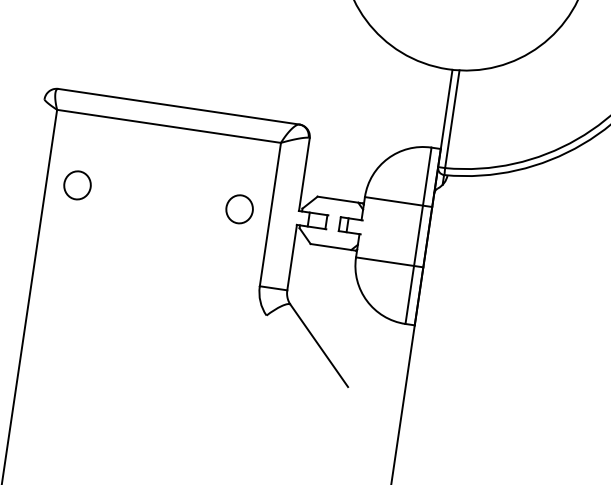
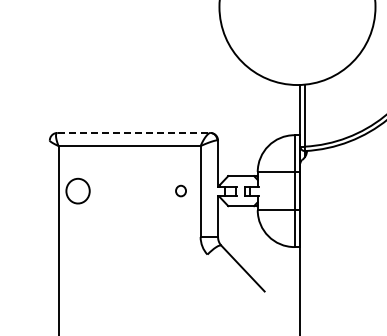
line: (179, 106) -> (134, 132), solid -> dashed
part: (78, 184) -> (78, 190), size x1.4
part: (238, 208) -> (180, 190), size x0.6

